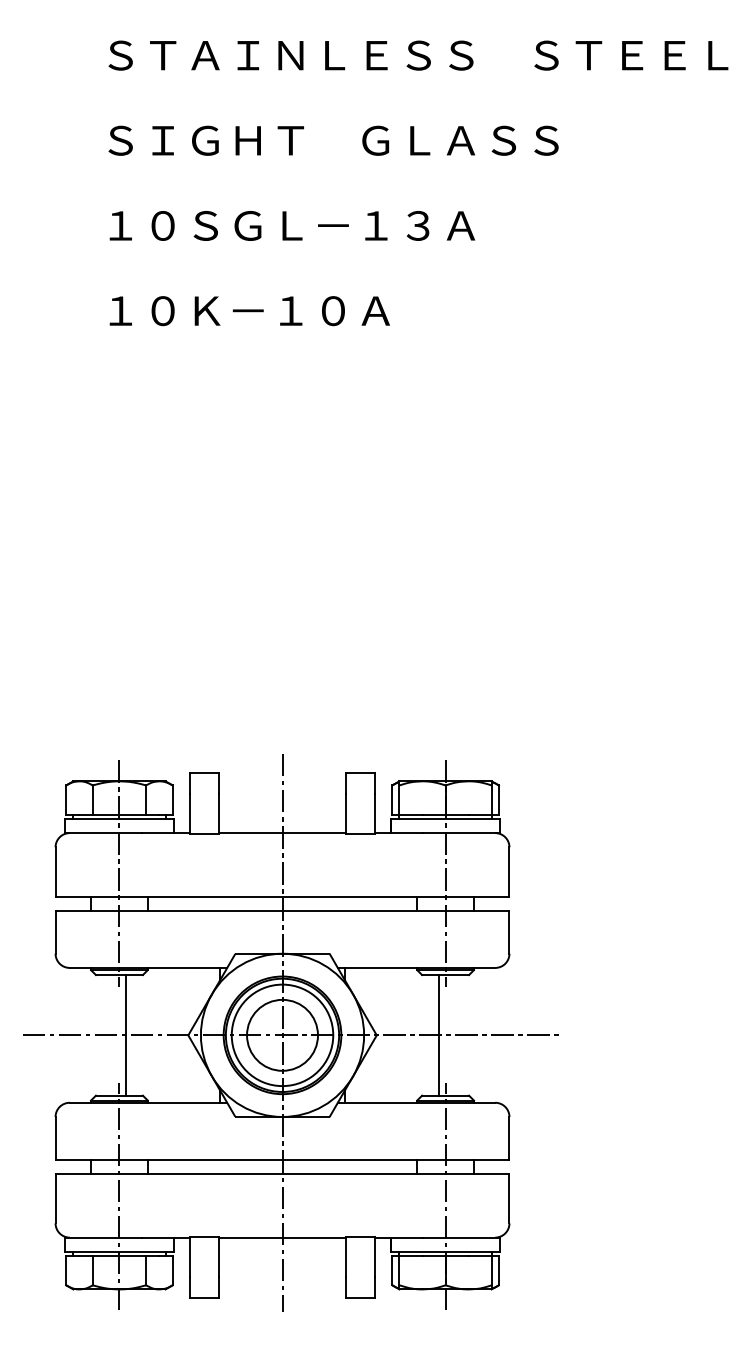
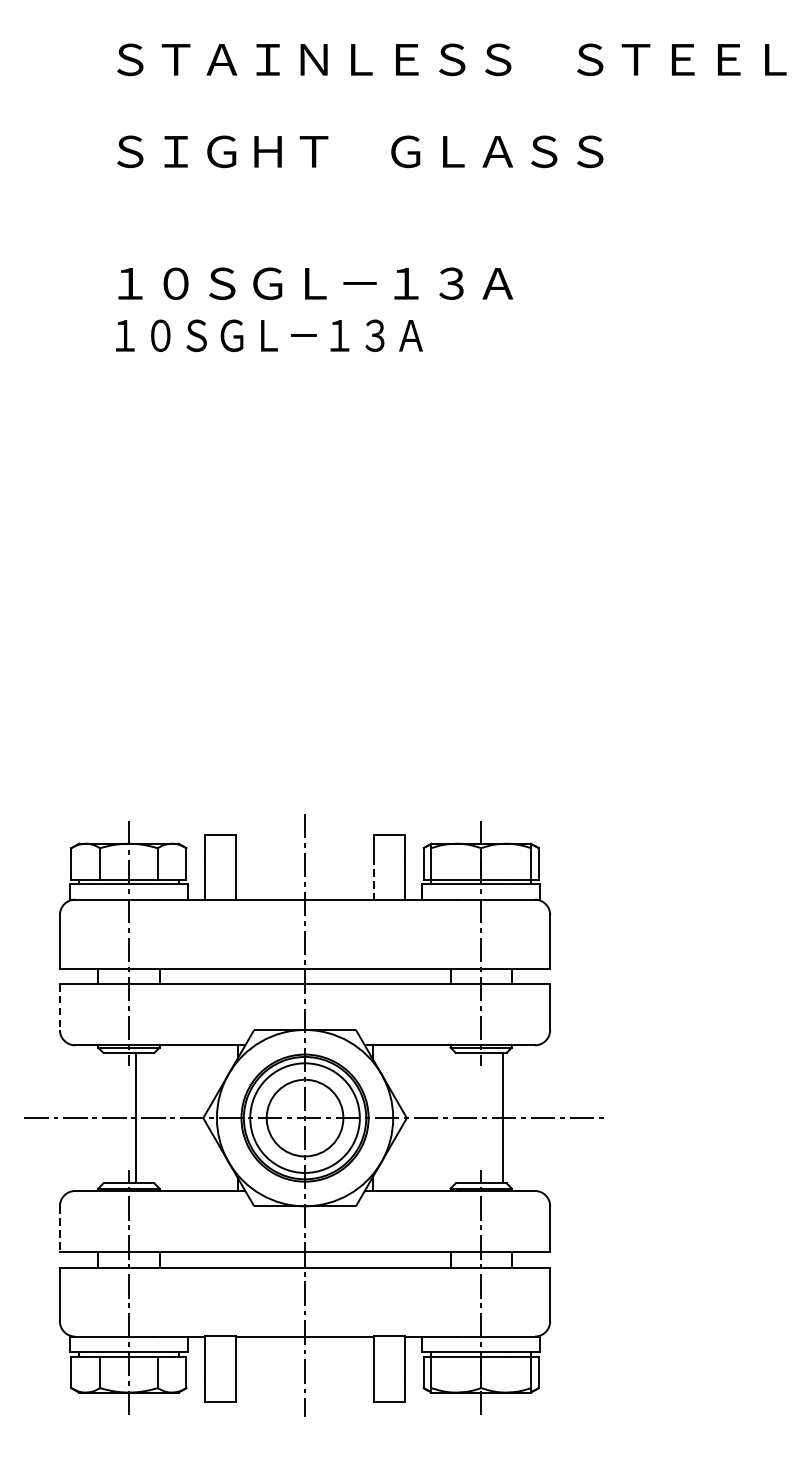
text: (292, 225) -> (315, 283), moved
text: (249, 311) -> (269, 336), １０Ｋ－１０Ａ -> １０ＳＧＬ－１３Ａ
line: (346, 813) -> (374, 878), solid -> dashed
line: (55, 932) -> (59, 1007), solid -> dashed
line: (438, 1035) -> (502, 1118), moved
line: (55, 1138) -> (59, 1229), solid -> dashed

